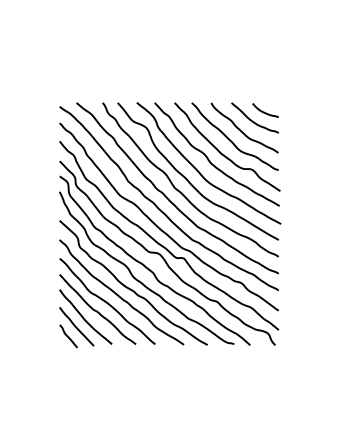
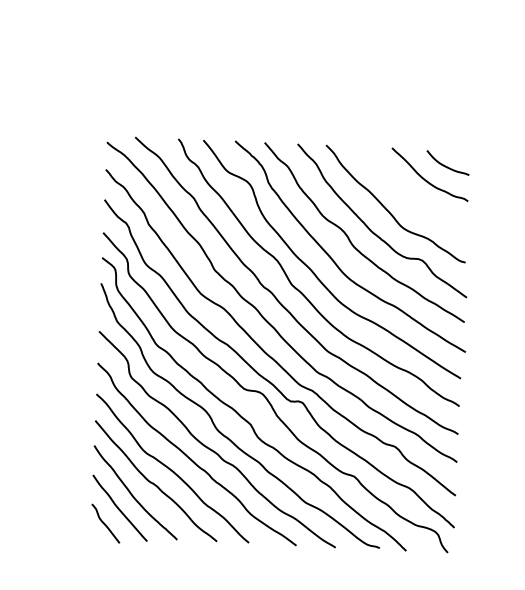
curve: (241, 130) -> (406, 194), removed

